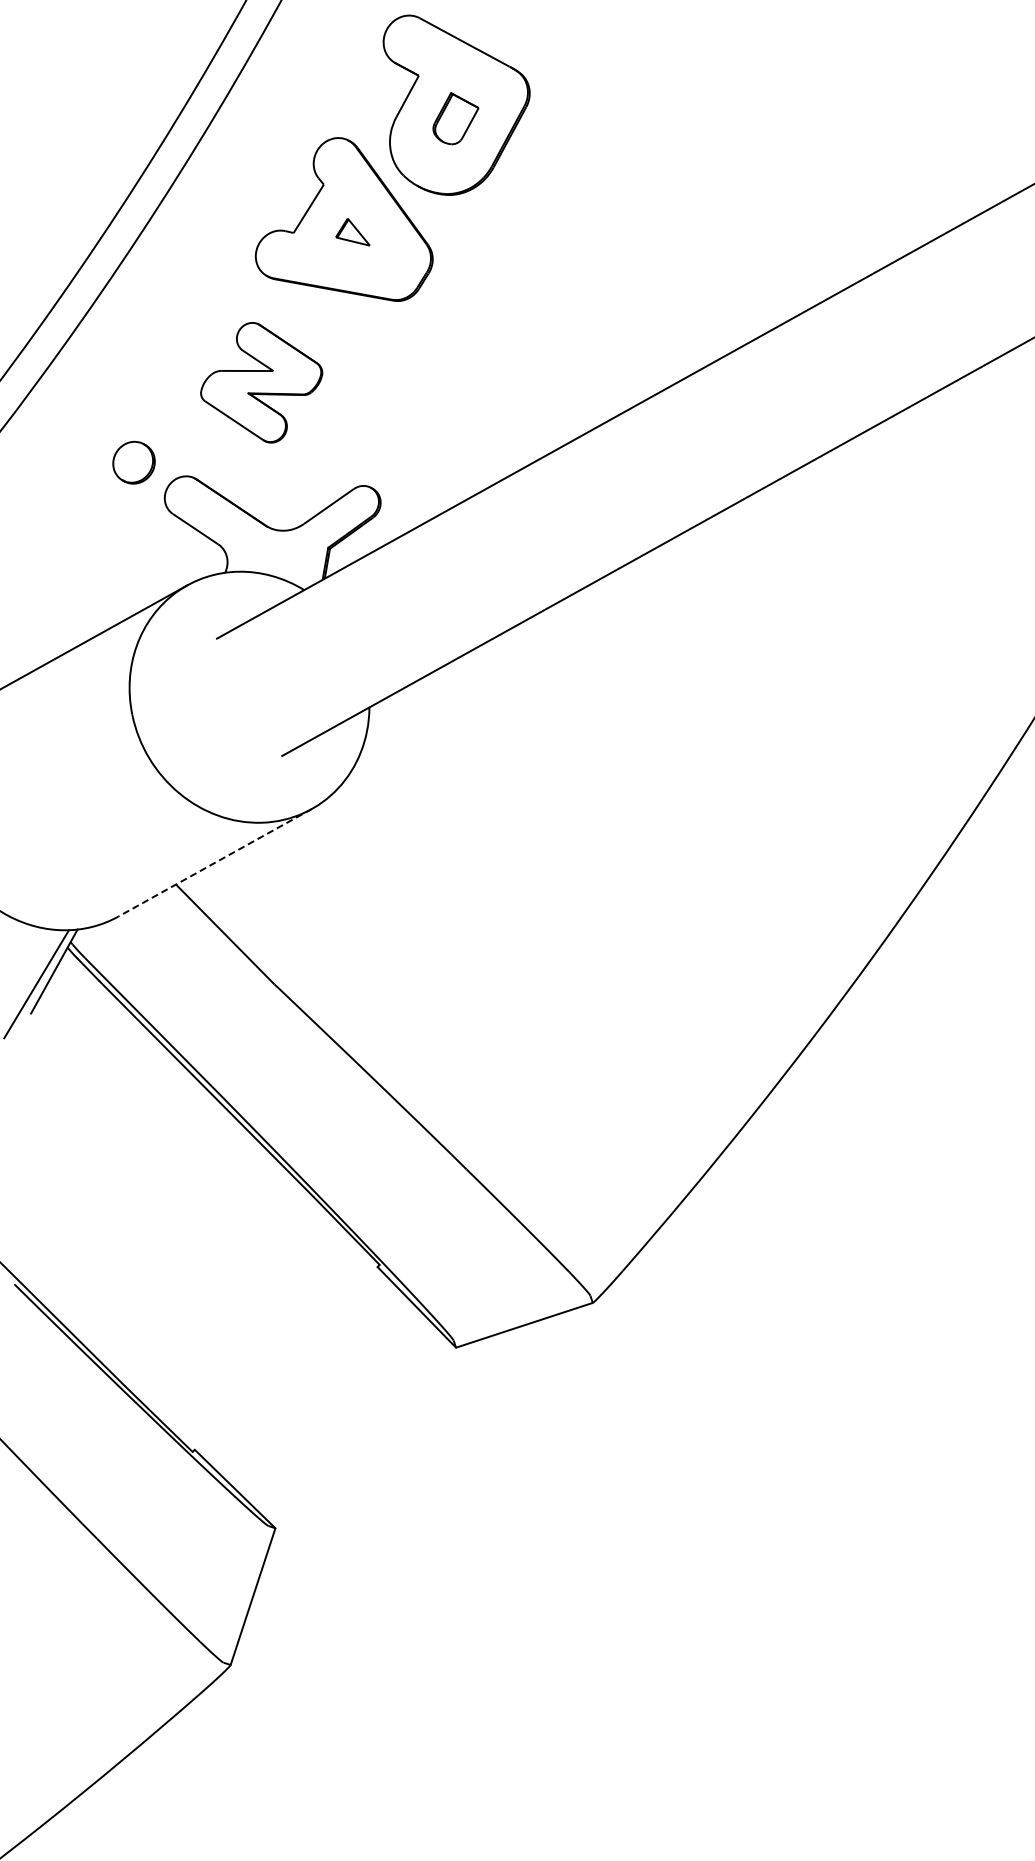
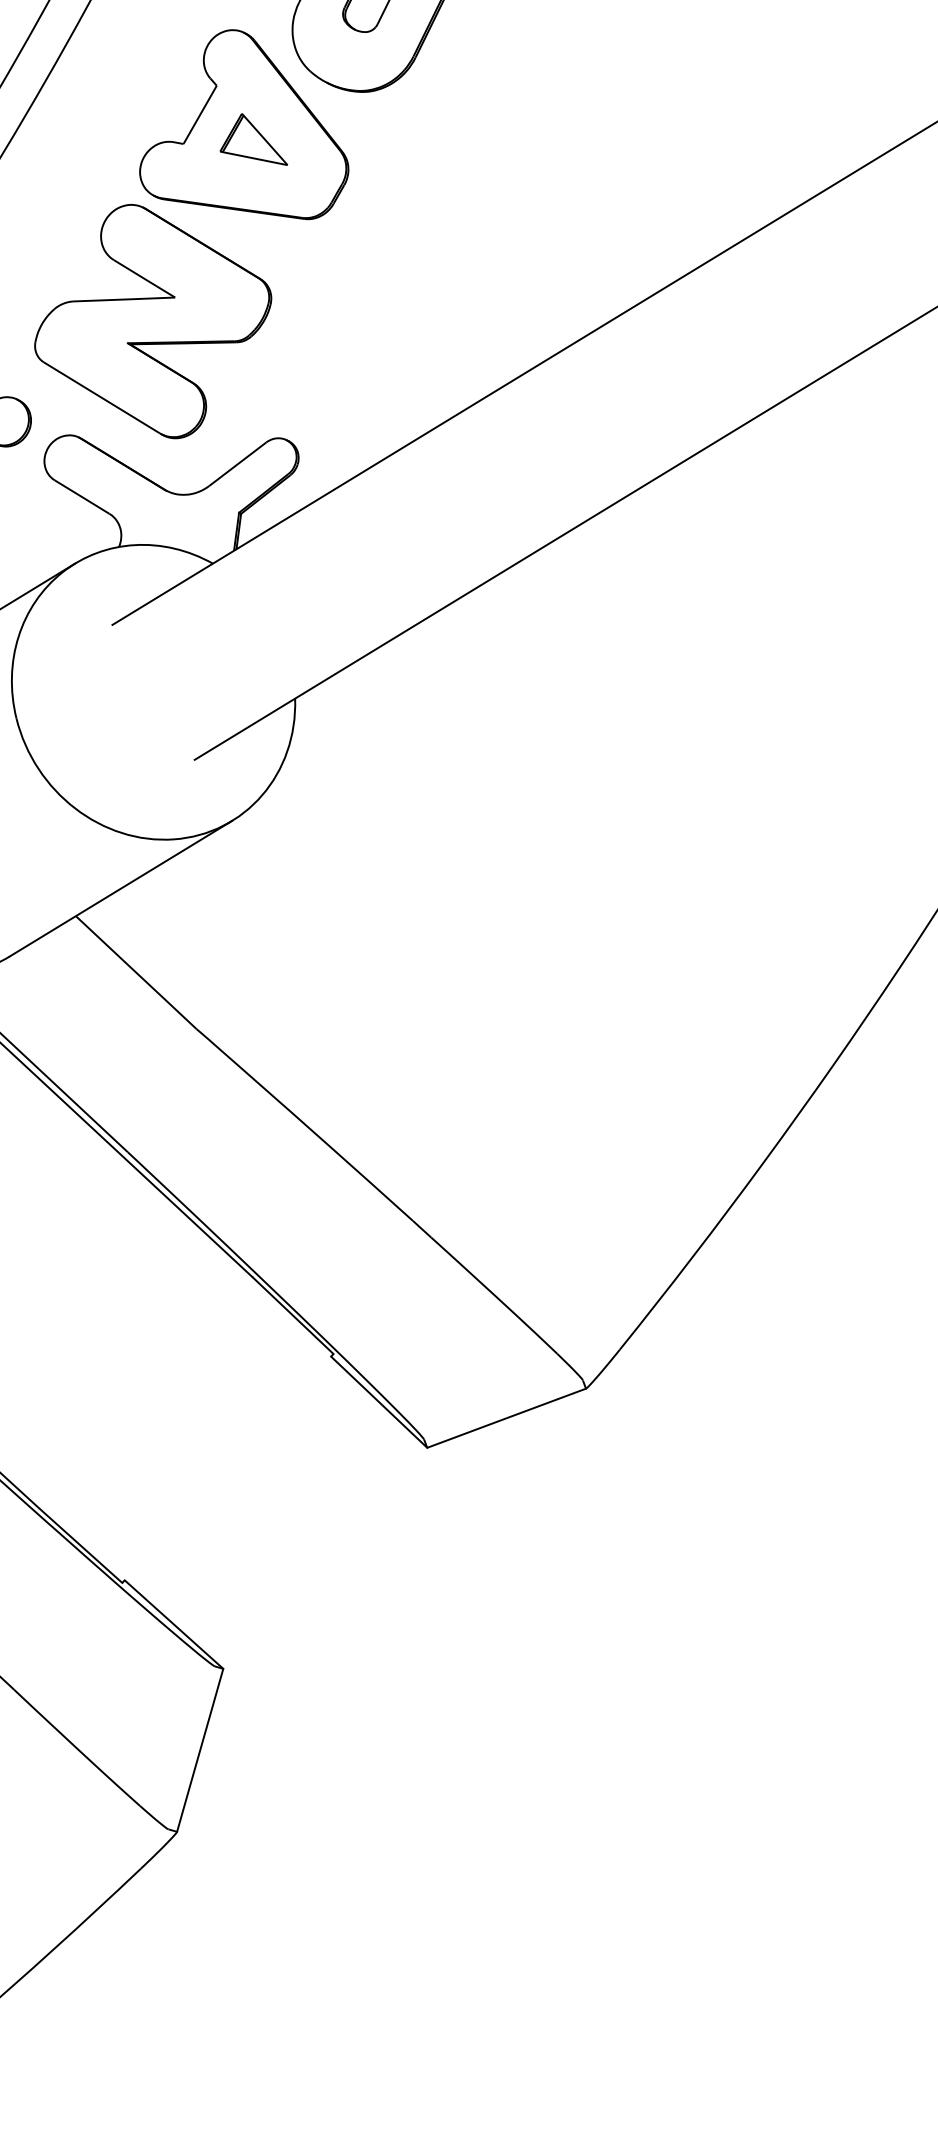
part: (352, 232) -> (252, 140), size x1.67
part: (261, 382) -> (152, 321), size x1.67
line: (215, 862) -> (121, 888), dashed -> solid

